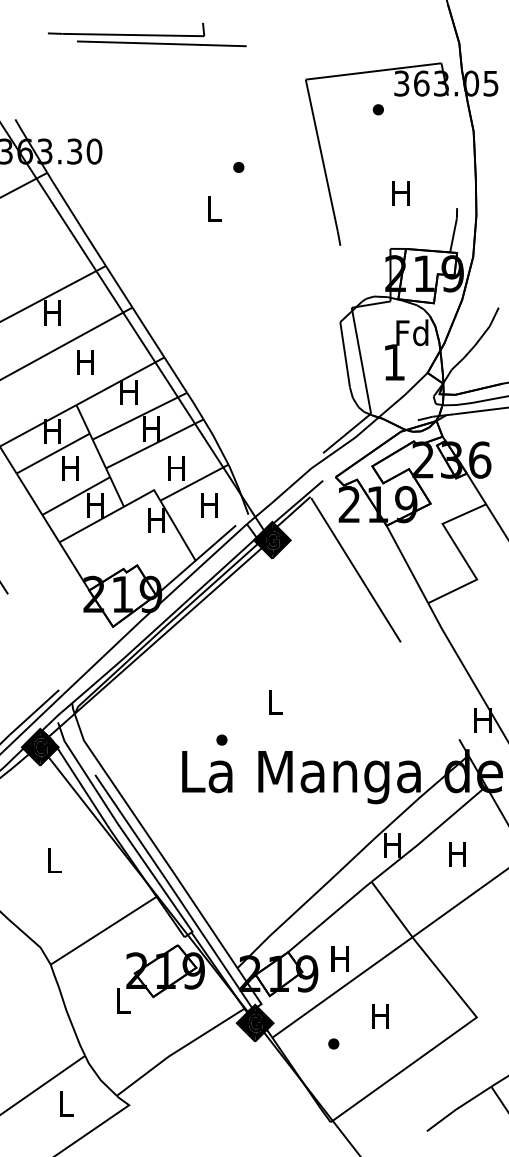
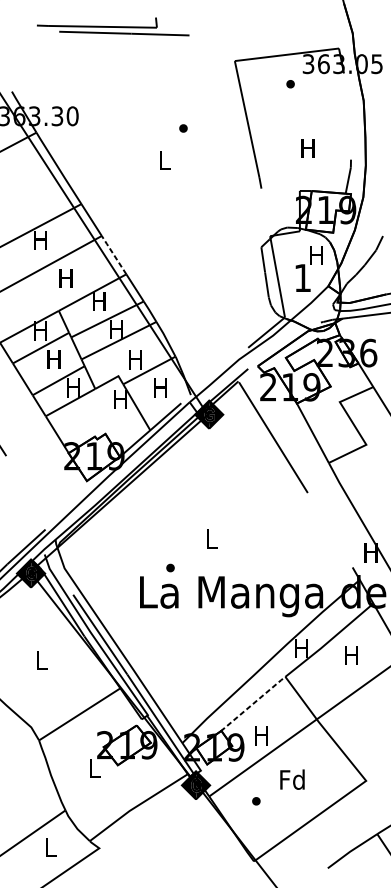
line: (148, 331) -> (114, 254), solid -> dashed
text: (412, 332) -> (316, 255), Fd -> H
line: (330, 916) -> (253, 703), solid -> dashed
text: (380, 1015) -> (292, 779), H -> Fd

